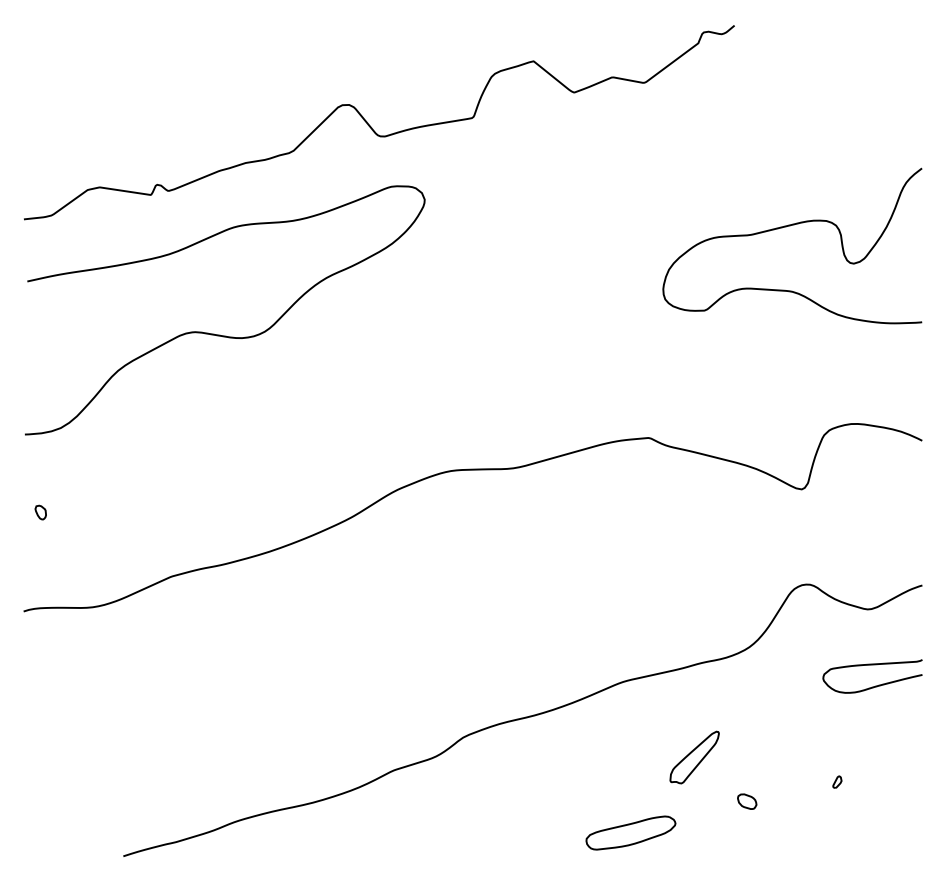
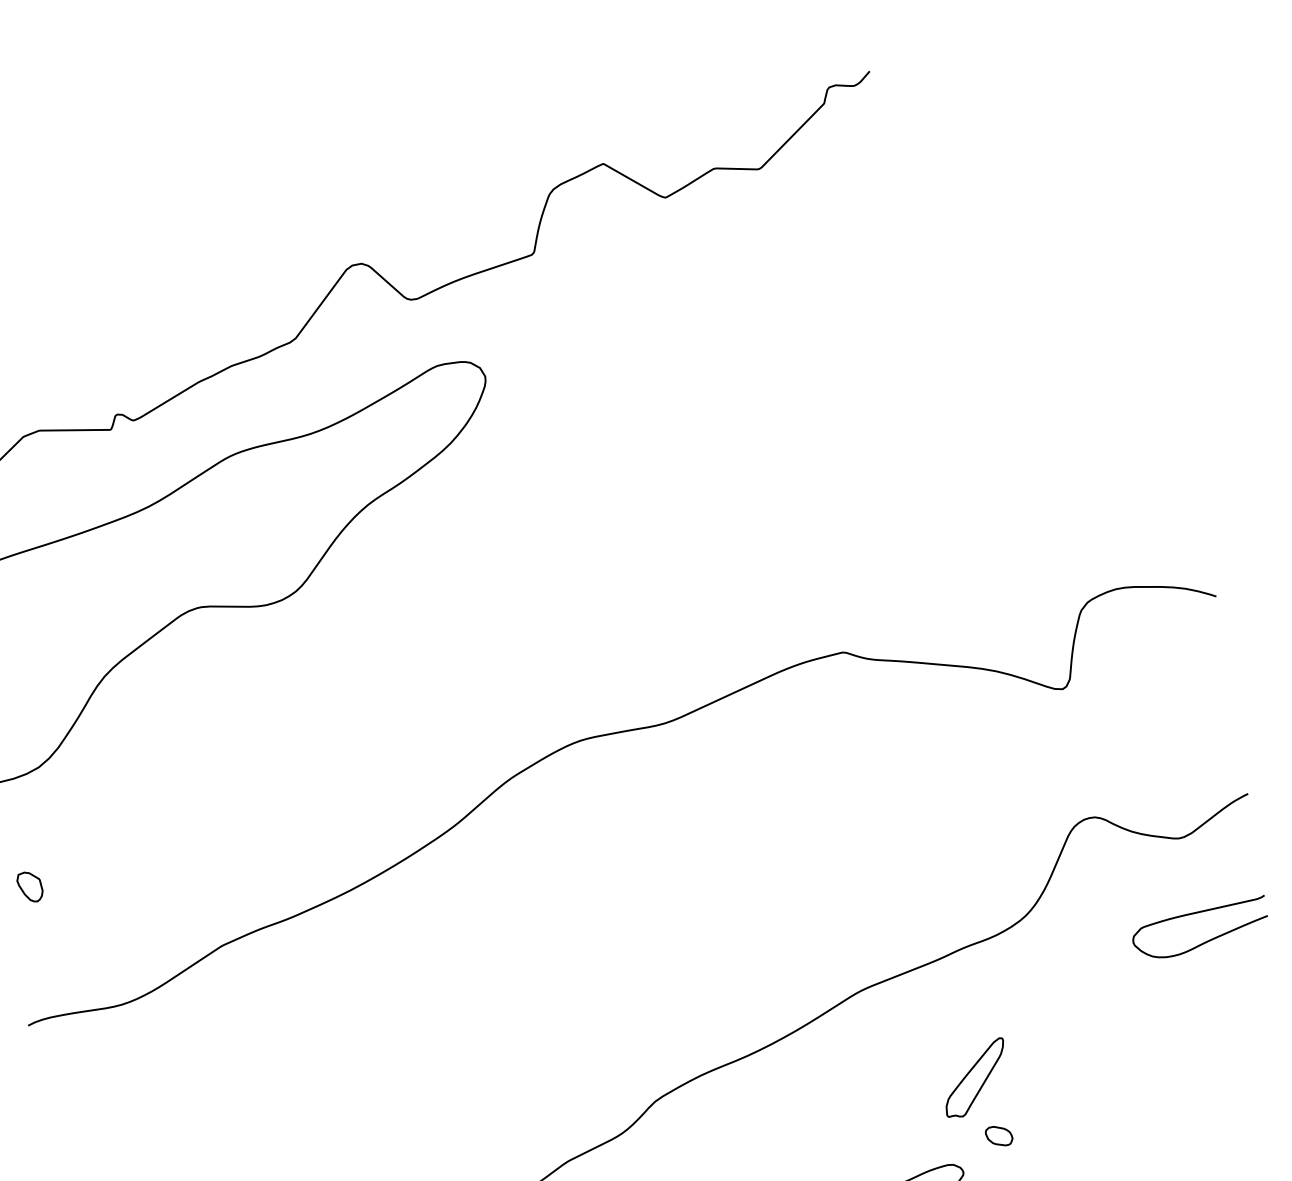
curve: (786, 227) -> (984, 335), removed
part: (40, 512) -> (29, 886), size x1.6
part: (837, 781) -> (1175, 1079), removed
part: (747, 801) -> (999, 1135), moved

